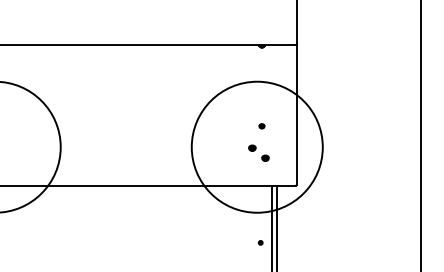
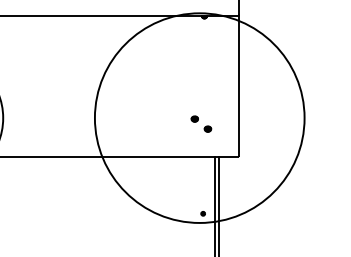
part: (261, 126) -> (203, 97), removed
circle: (256, 146) -> (198, 117), size x1.6

